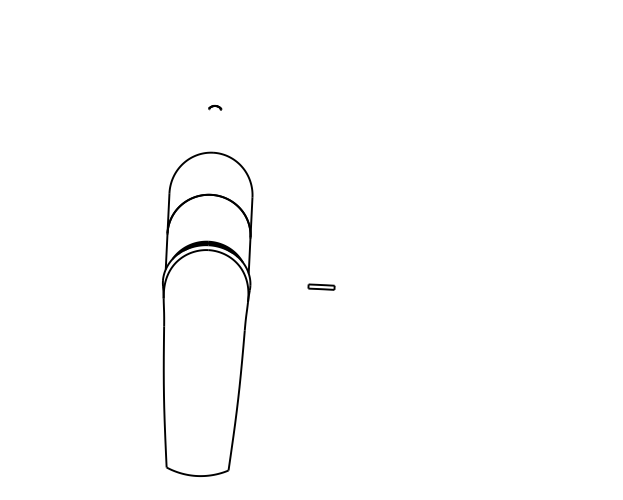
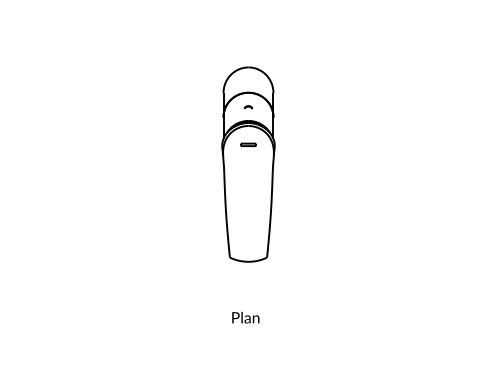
part: (215, 107) -> (248, 107), moved
part: (321, 286) -> (248, 144), moved

